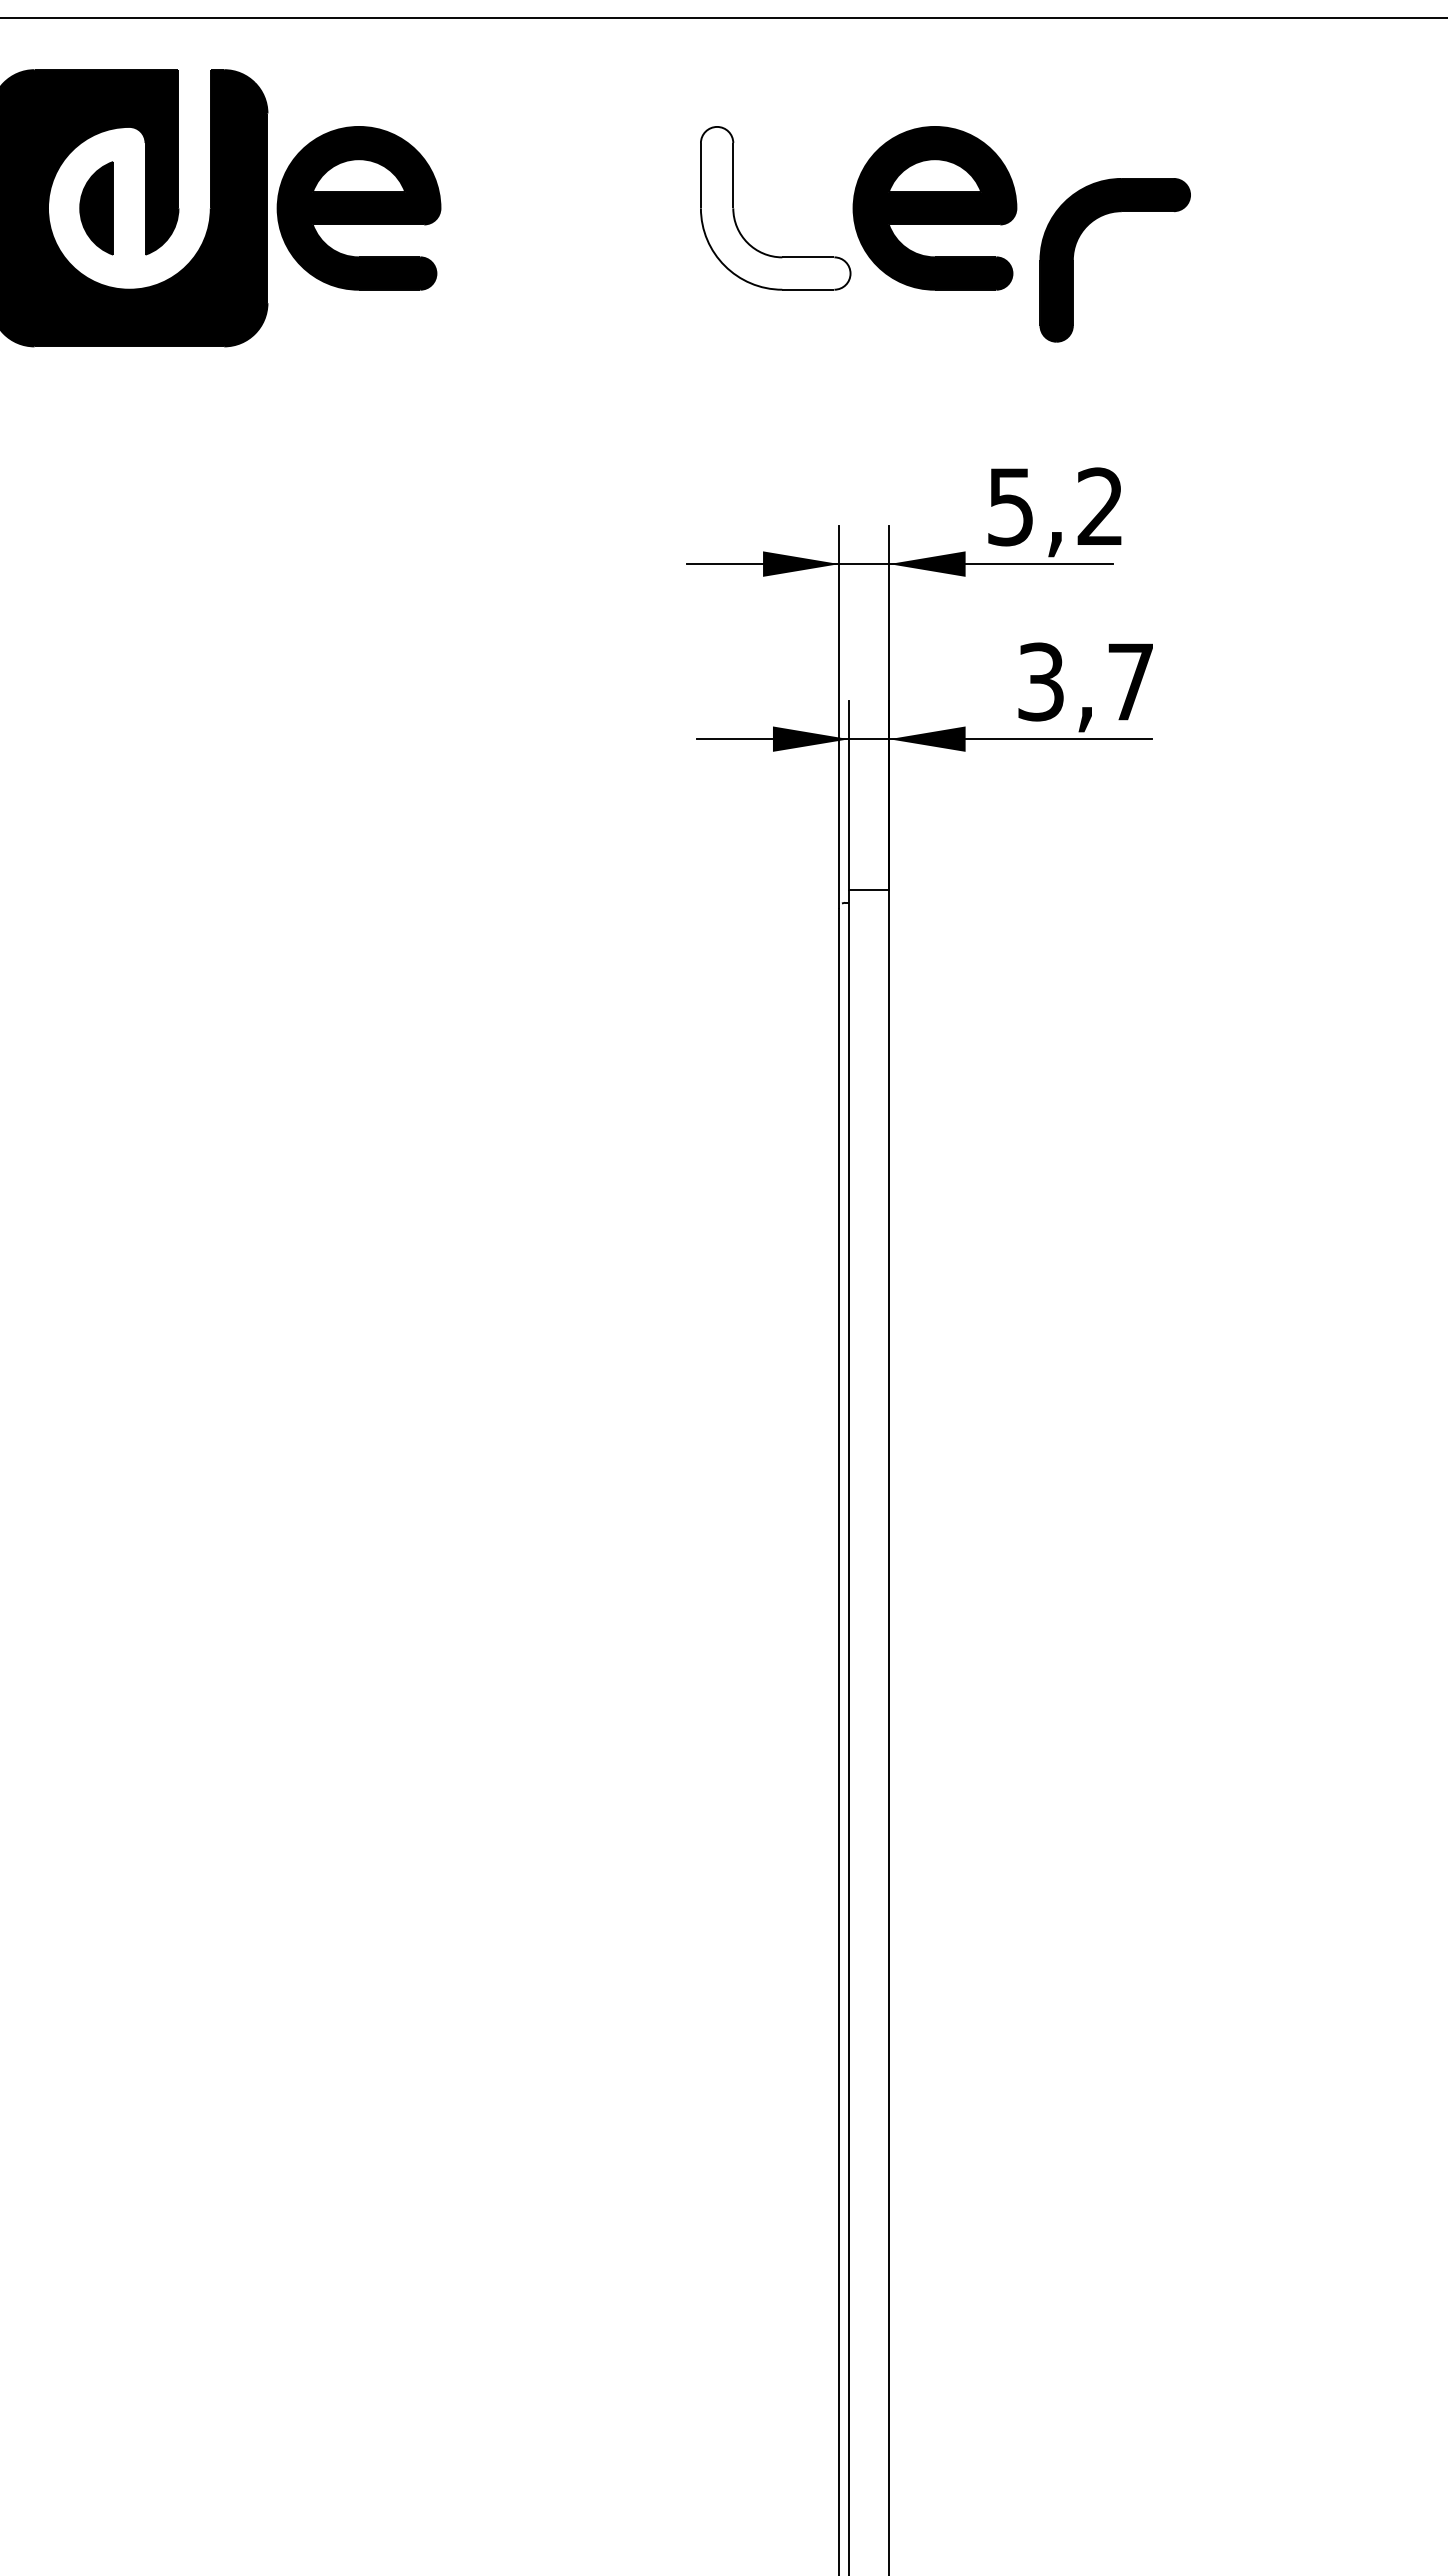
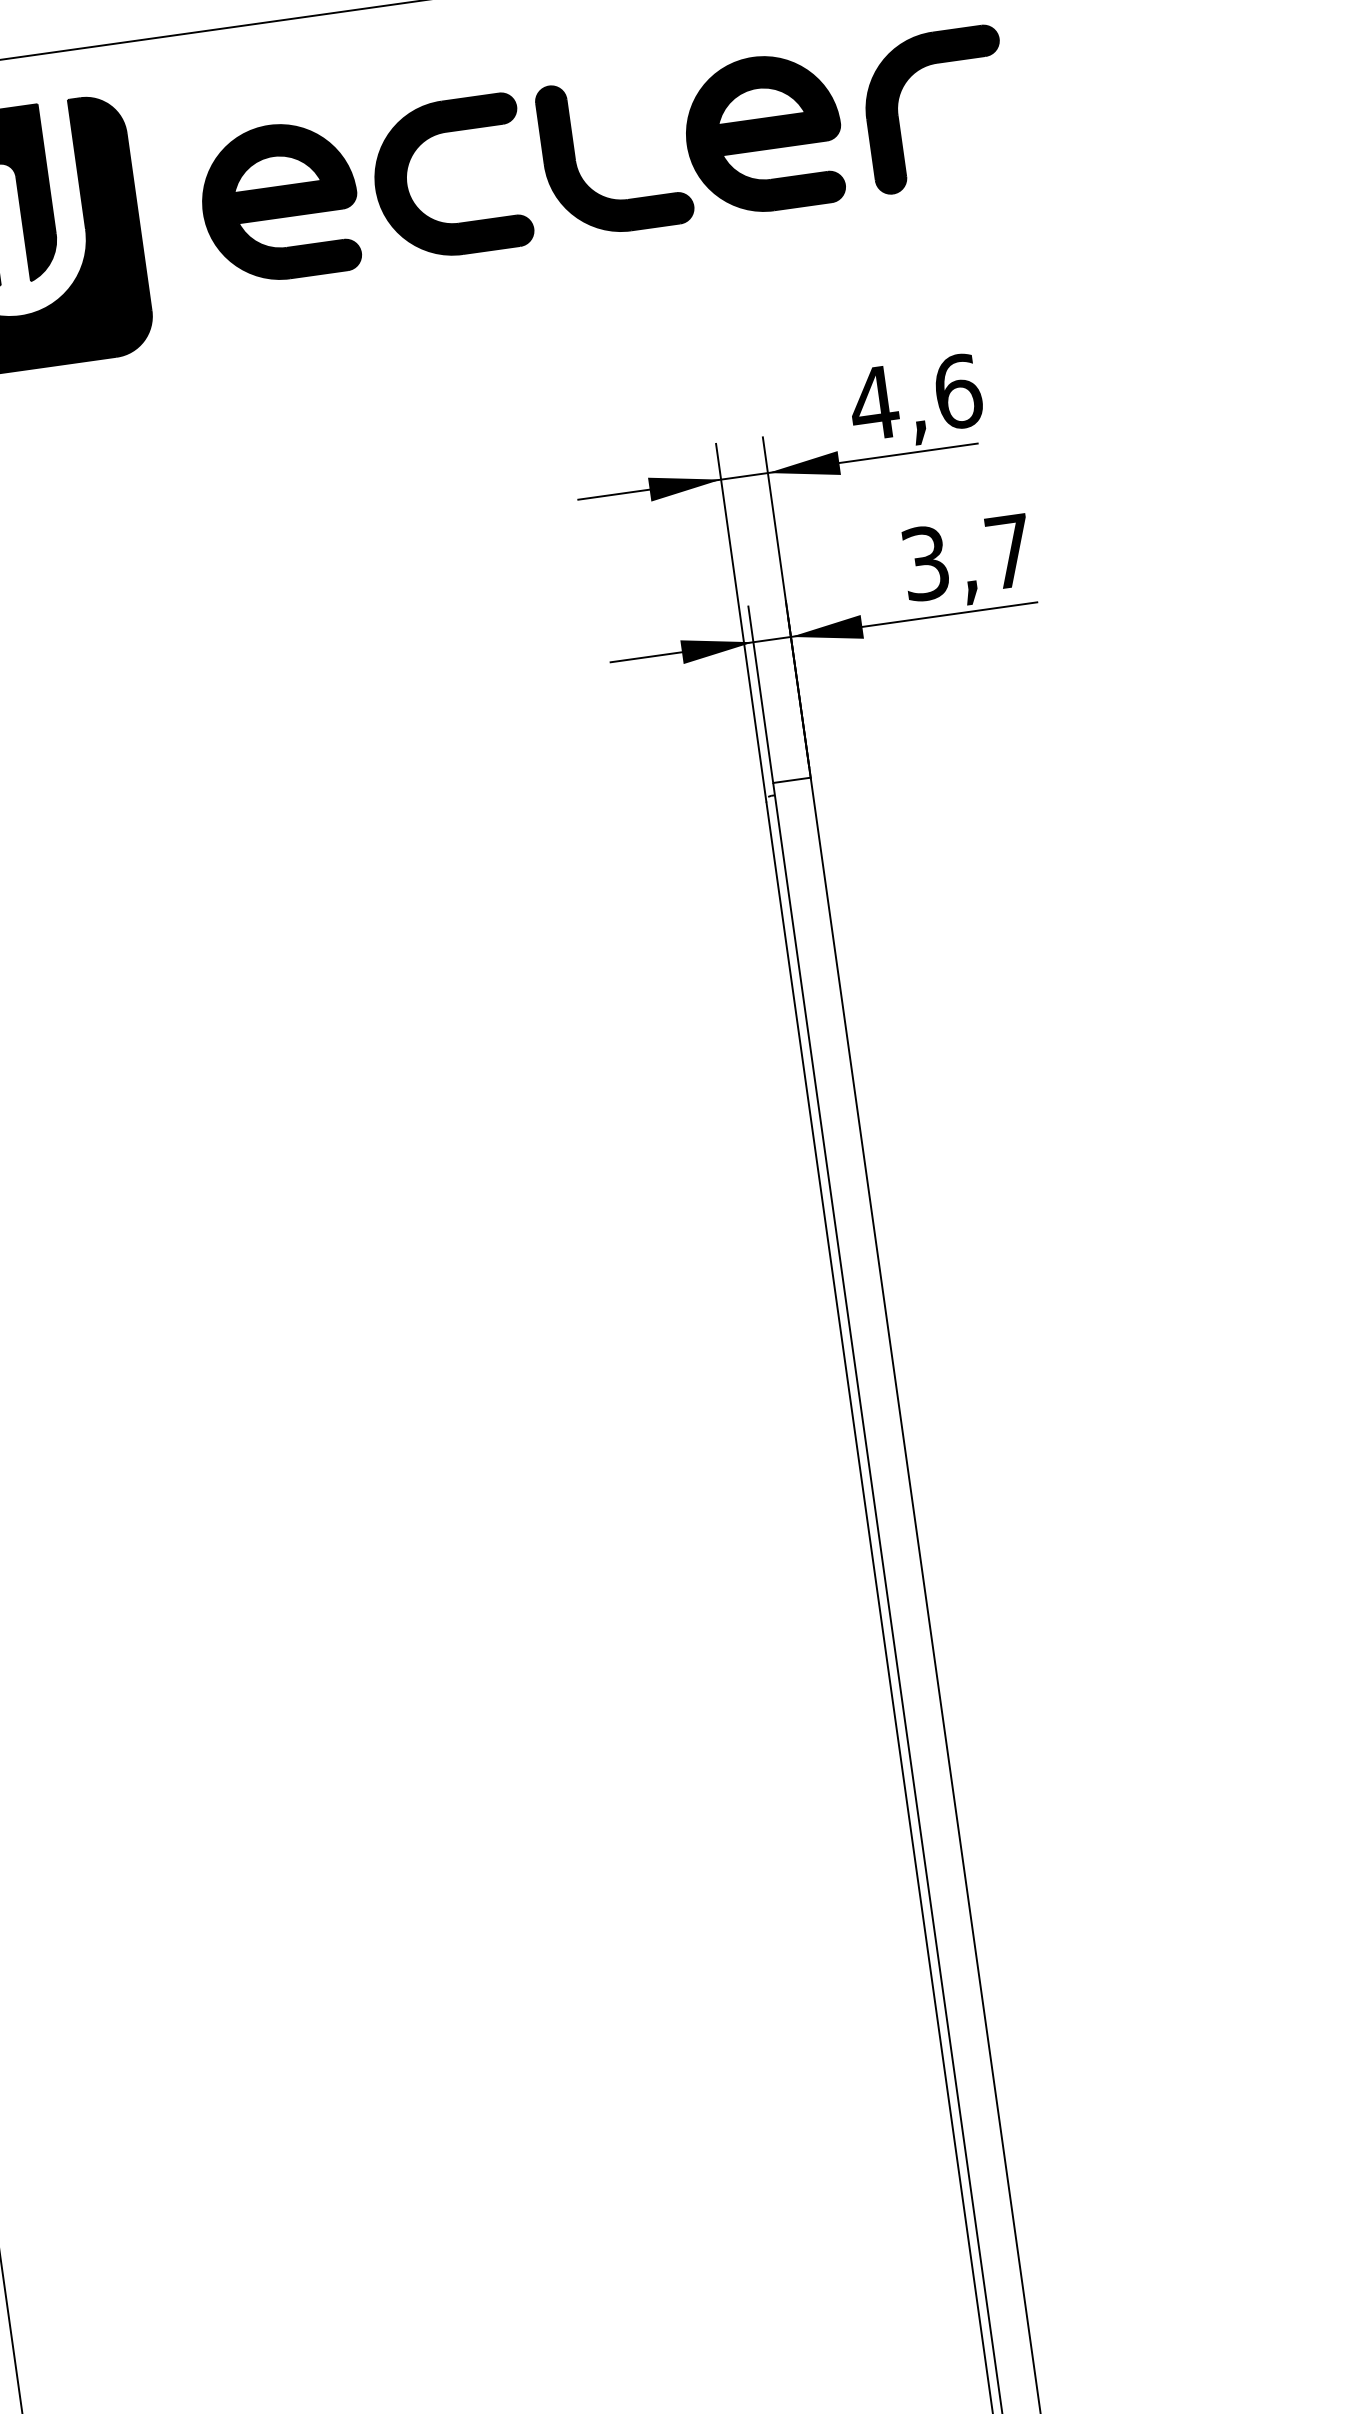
fill: (775, 207) -> (614, 154), added
part: (358, 208) -> (279, 202), moved
part: (554, 208) -> (407, 184), added
part: (1074, 254) -> (898, 109), moved
text: (1054, 506) -> (914, 397), 5,2 -> 4,6

